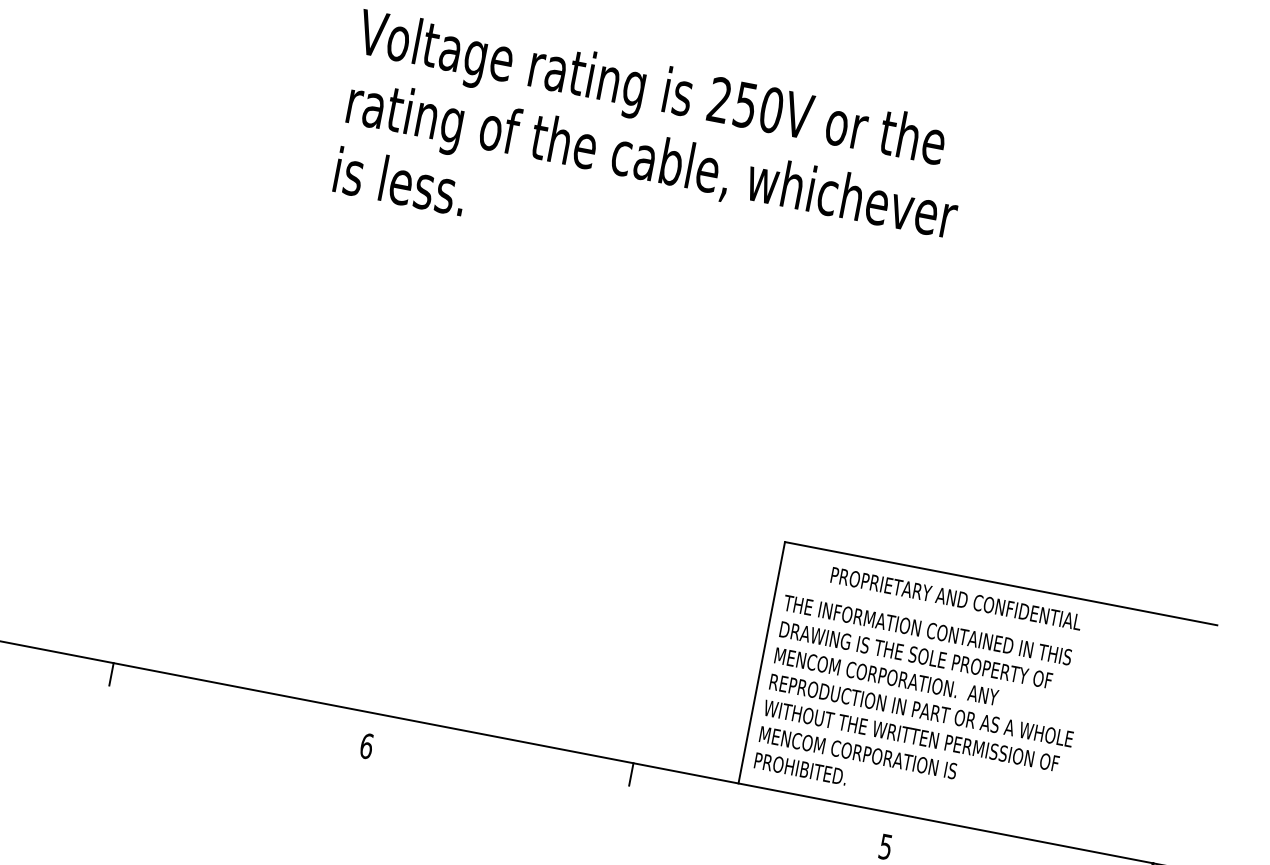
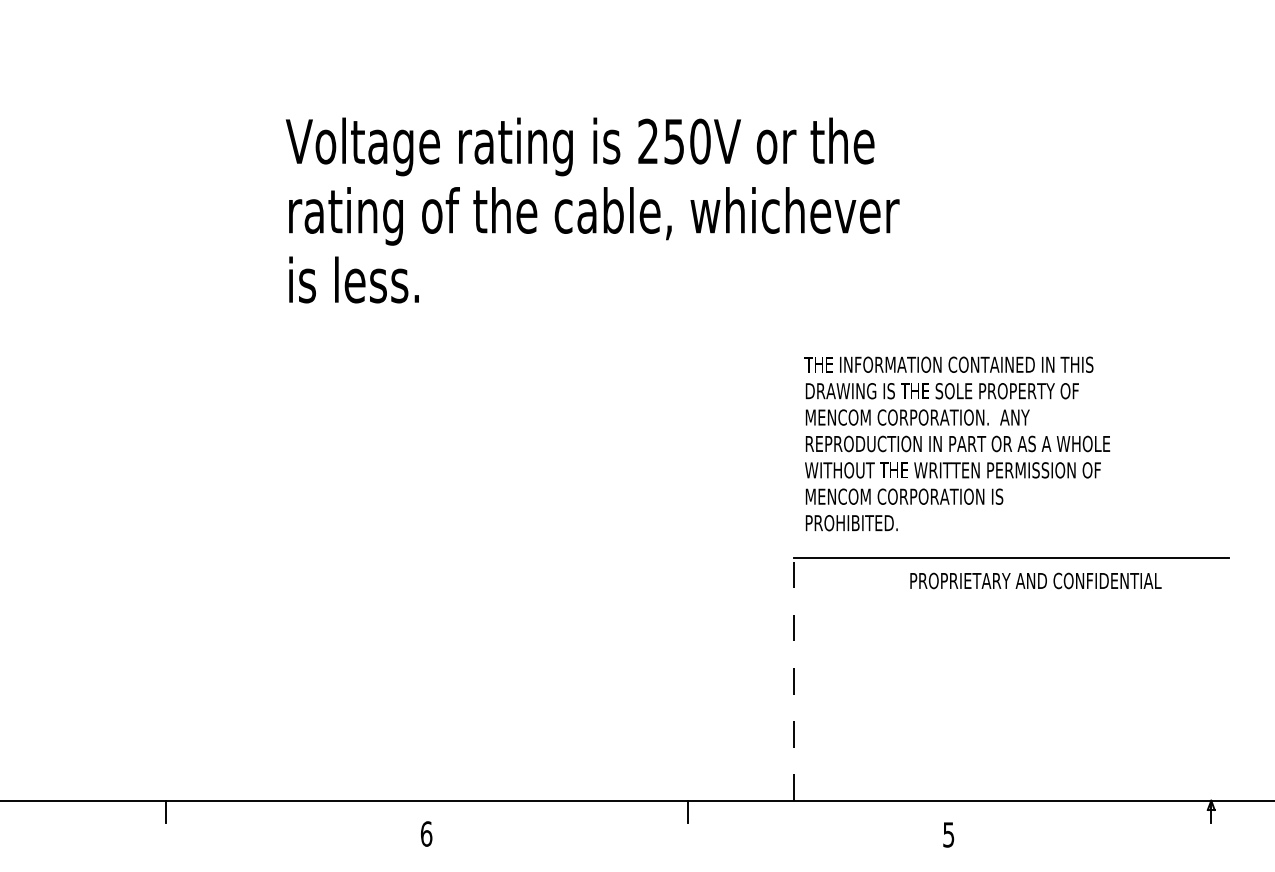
text: (956, 598) -> (1035, 580), moved
line: (762, 661) -> (794, 678), solid -> dashed
text: (921, 710) -> (957, 443), moved

